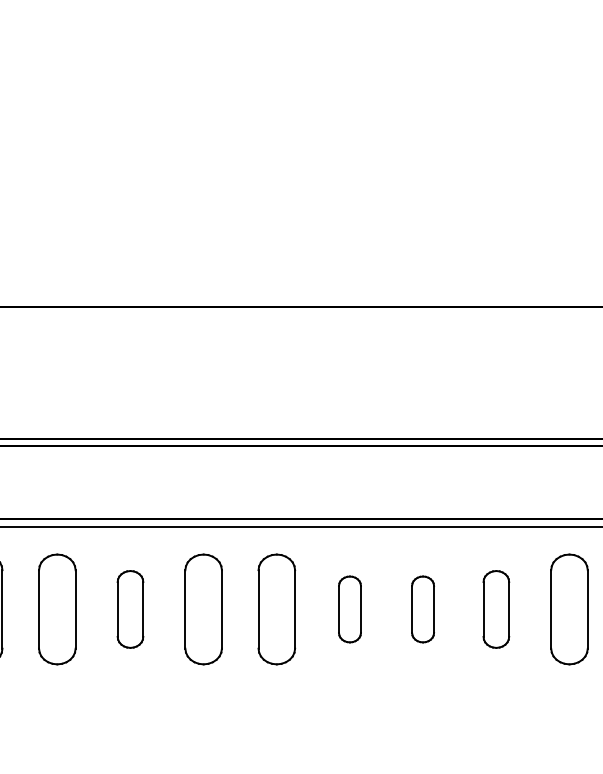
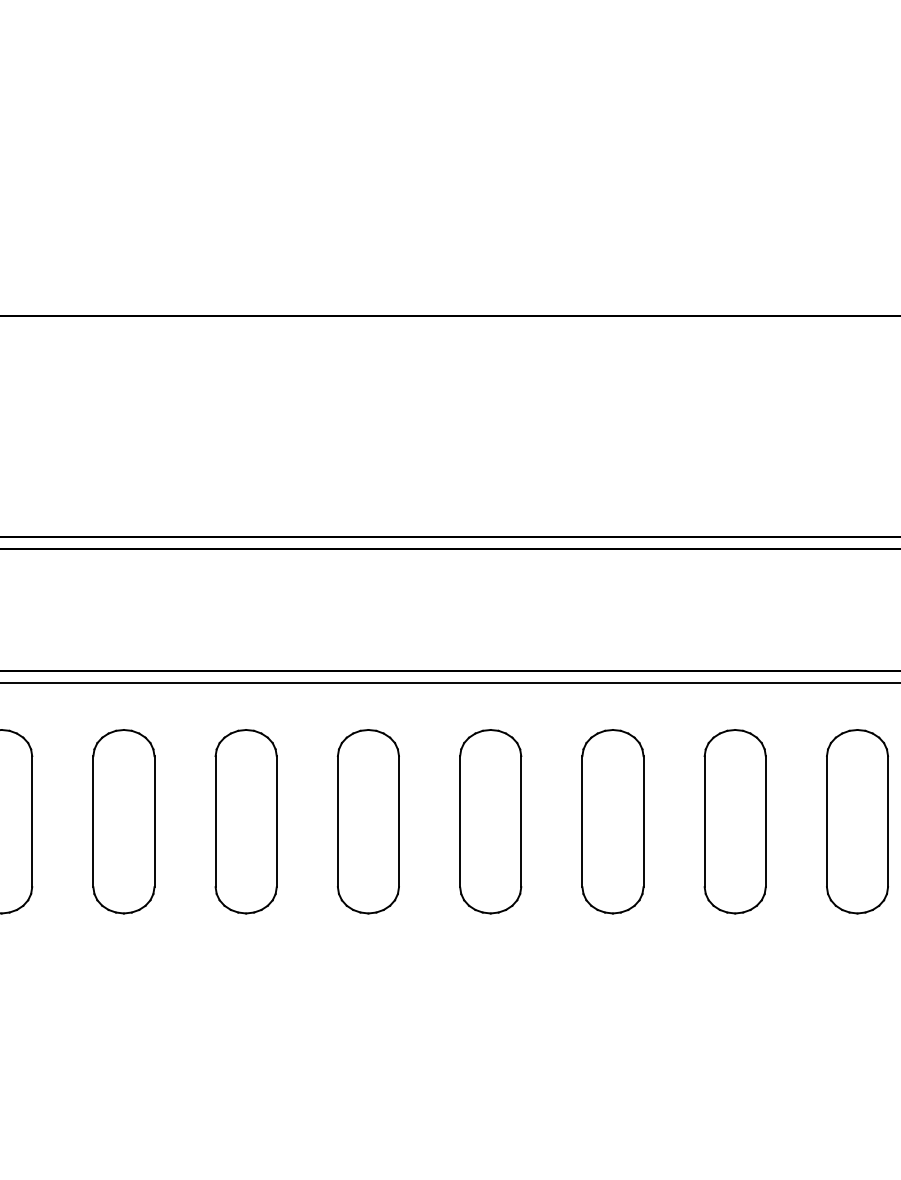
part: (130, 609) -> (123, 821), size x1.43
part: (349, 609) -> (489, 821), size x1.67
part: (422, 609) -> (611, 821), size x1.67
part: (496, 609) -> (735, 821), size x1.43

